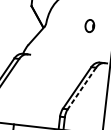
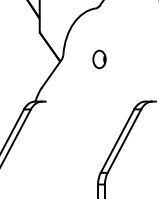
part: (89, 26) -> (99, 59), moved
line: (81, 88) -> (124, 141), dashed -> solid

